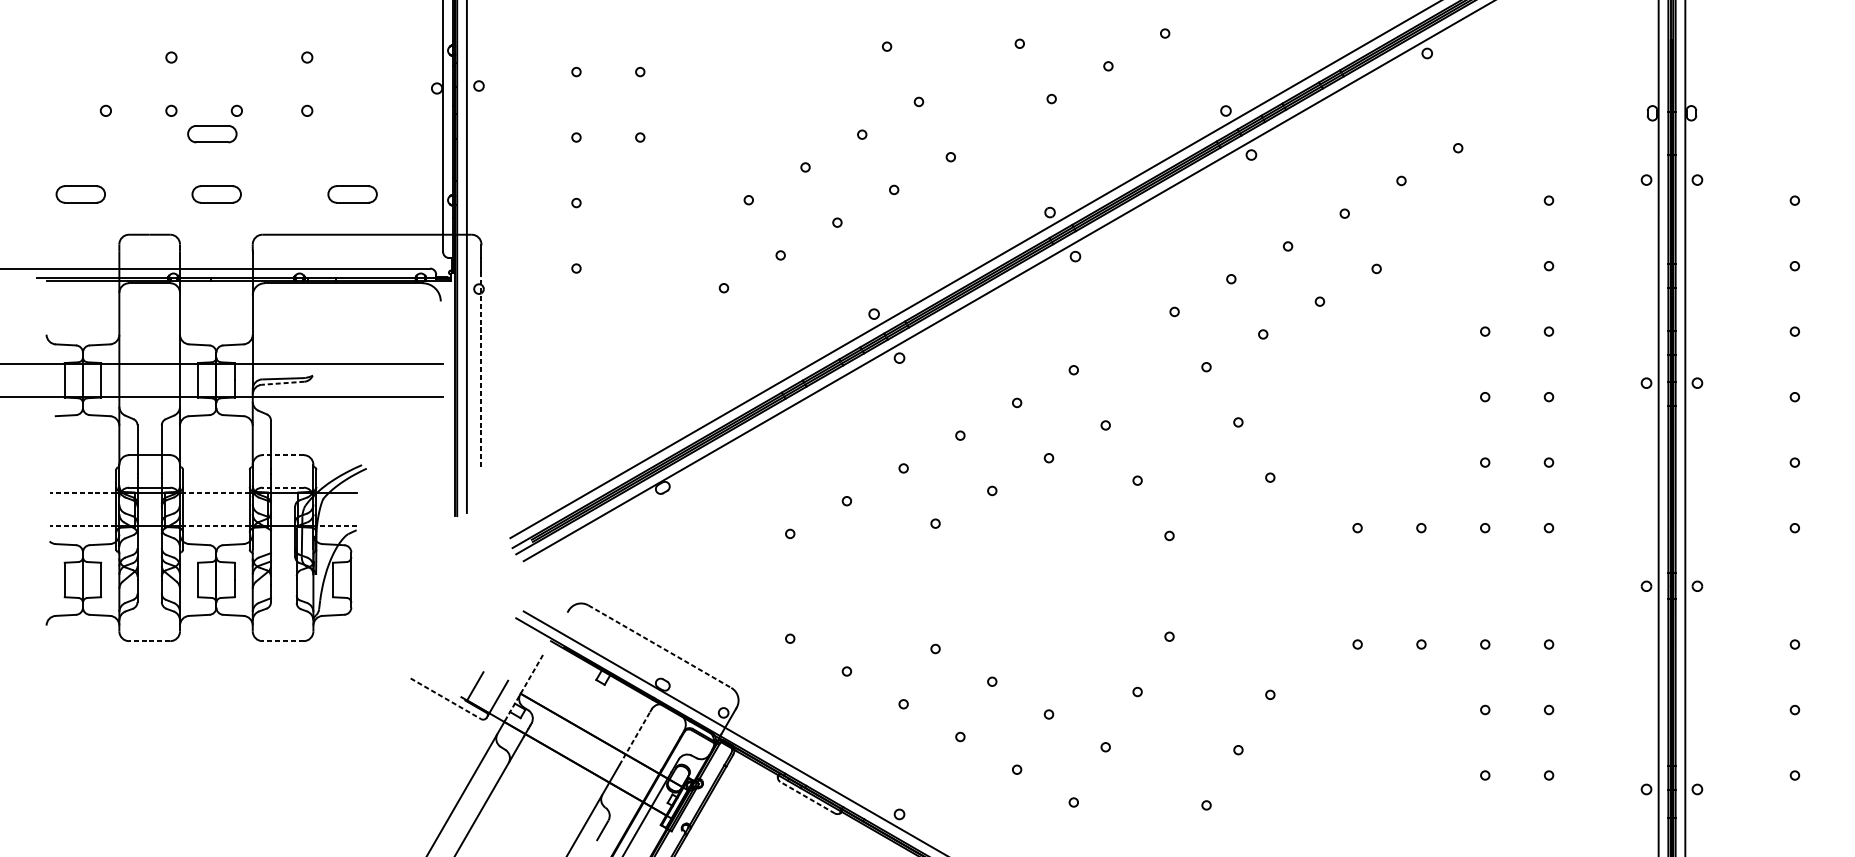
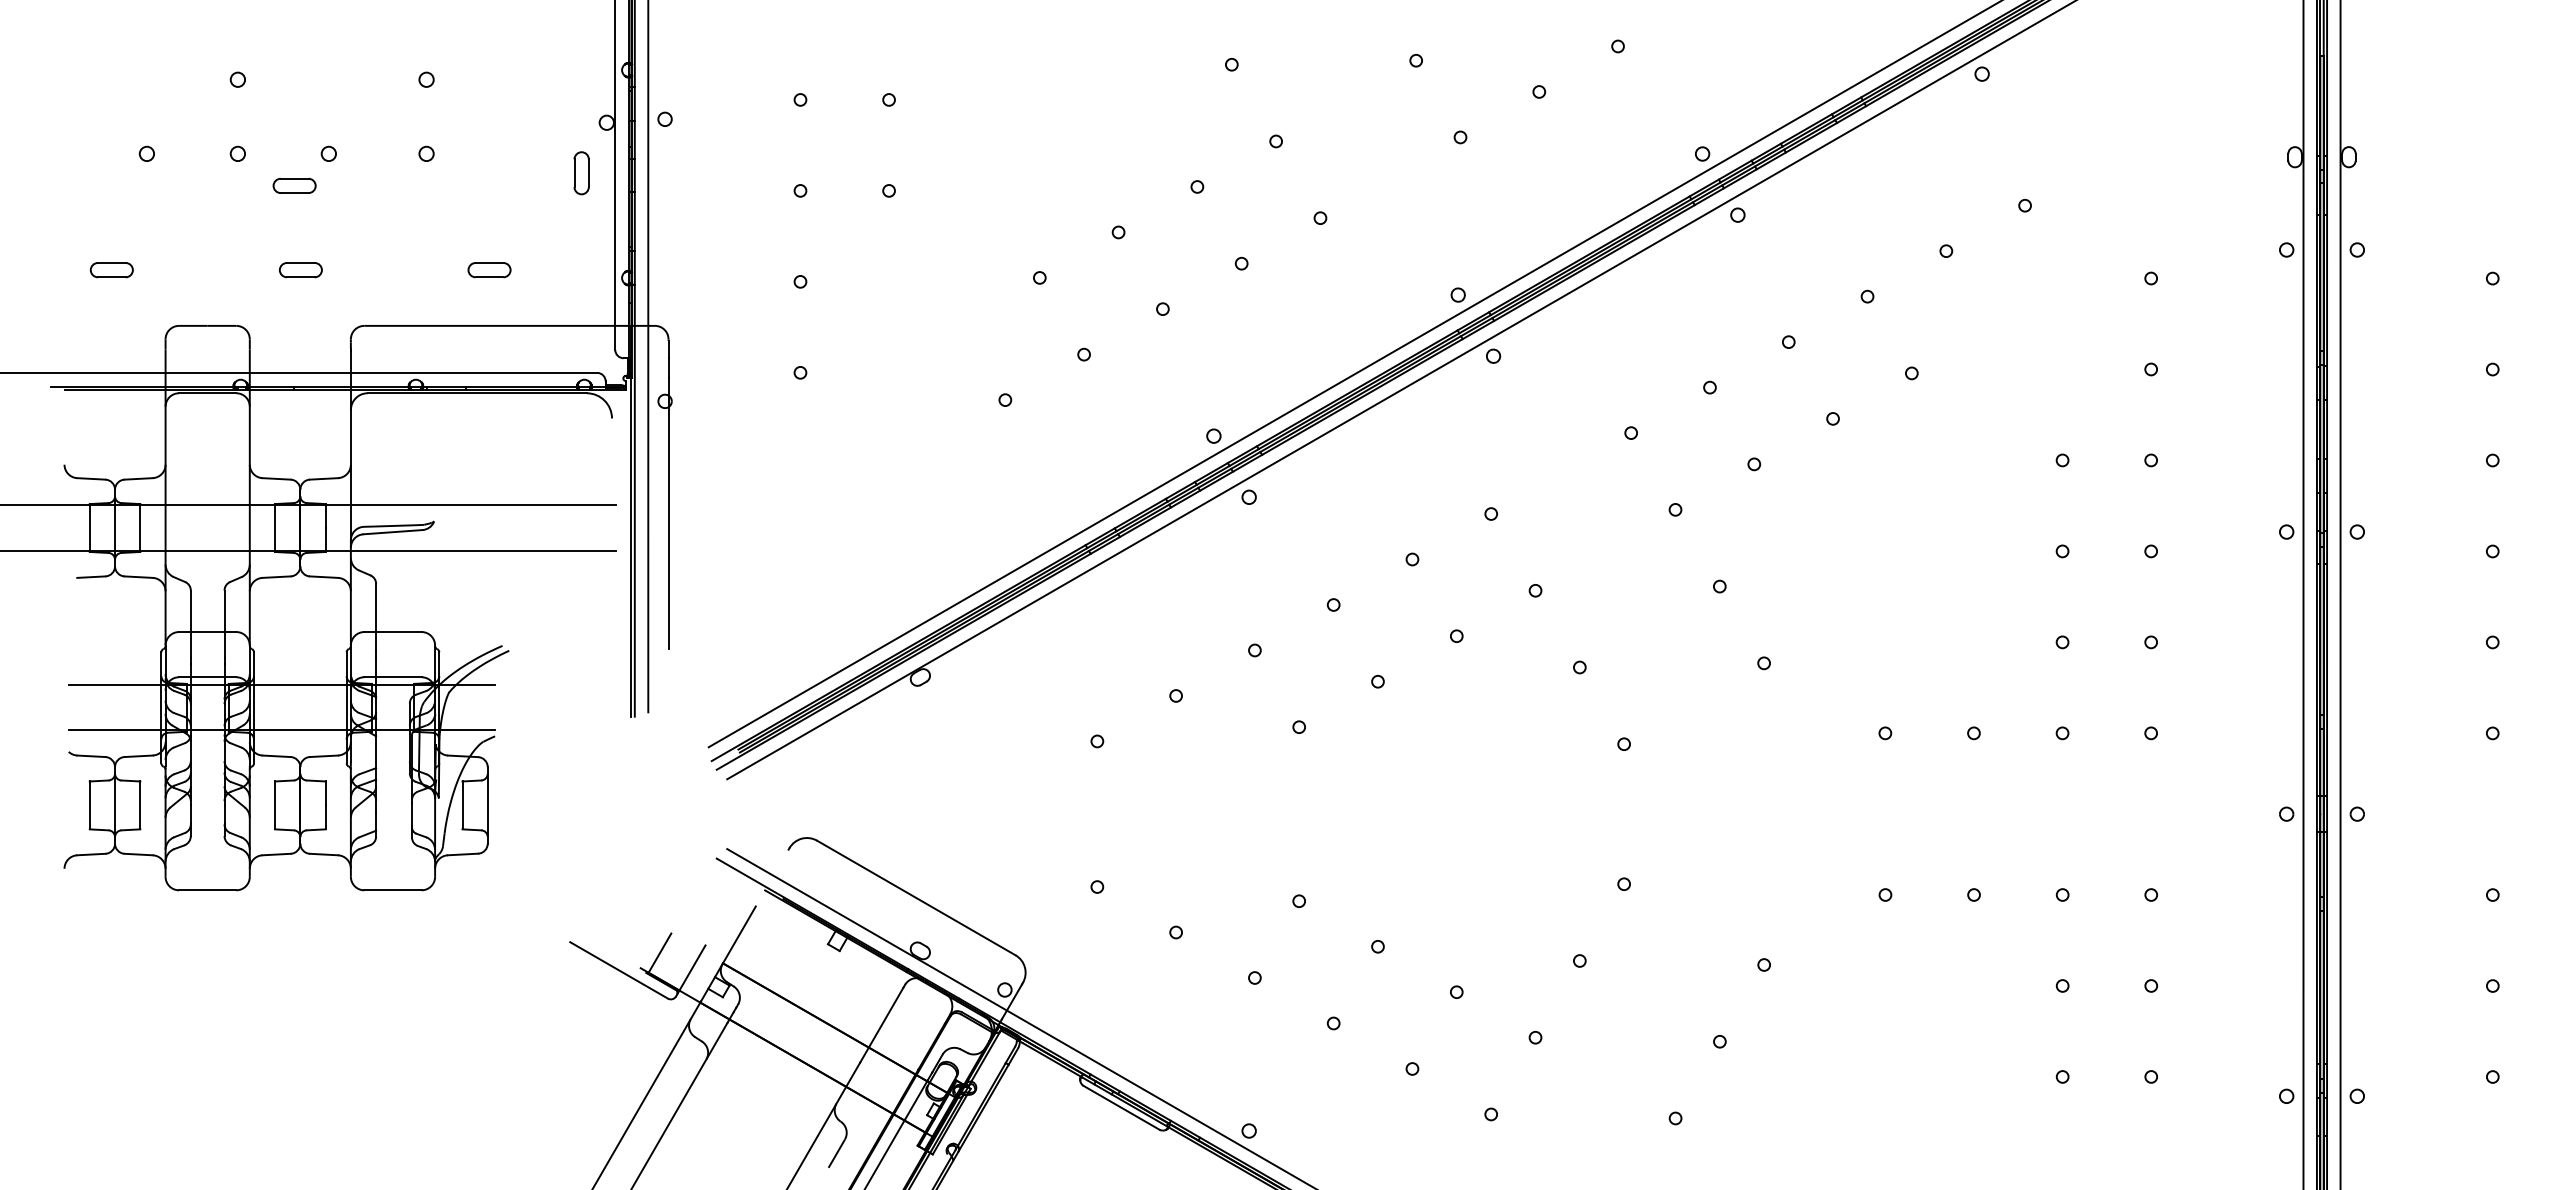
part: (418, 125) -> (581, 173), added
part: (212, 133) -> (294, 185), size x0.62
part: (80, 194) -> (111, 270), size x0.62
part: (216, 194) -> (300, 270), size x0.62
part: (352, 194) -> (489, 270), size x0.62
line: (481, 369) -> (668, 513), dashed -> solid
line: (282, 383) -> (392, 532), dashed -> solid
line: (282, 455) -> (392, 632), dashed -> solid
line: (282, 487) -> (392, 677), dashed -> solid
line: (82, 493) -> (114, 685), dashed -> solid
line: (215, 493) -> (299, 685), dashed -> solid
line: (82, 526) -> (114, 730), dashed -> solid
line: (215, 526) -> (299, 730), dashed -> solid
line: (336, 526) -> (467, 730), dashed -> solid
line: (149, 641) -> (207, 890), dashed -> solid
line: (282, 641) -> (392, 890), dashed -> solid
line: (660, 647) -> (916, 898), dashed -> solid
line: (524, 686) -> (728, 953), dashed -> solid
line: (446, 698) -> (619, 970), dashed -> solid
line: (635, 737) -> (882, 1024), dashed -> solid
line: (807, 797) -> (1121, 1107), dashed -> solid

